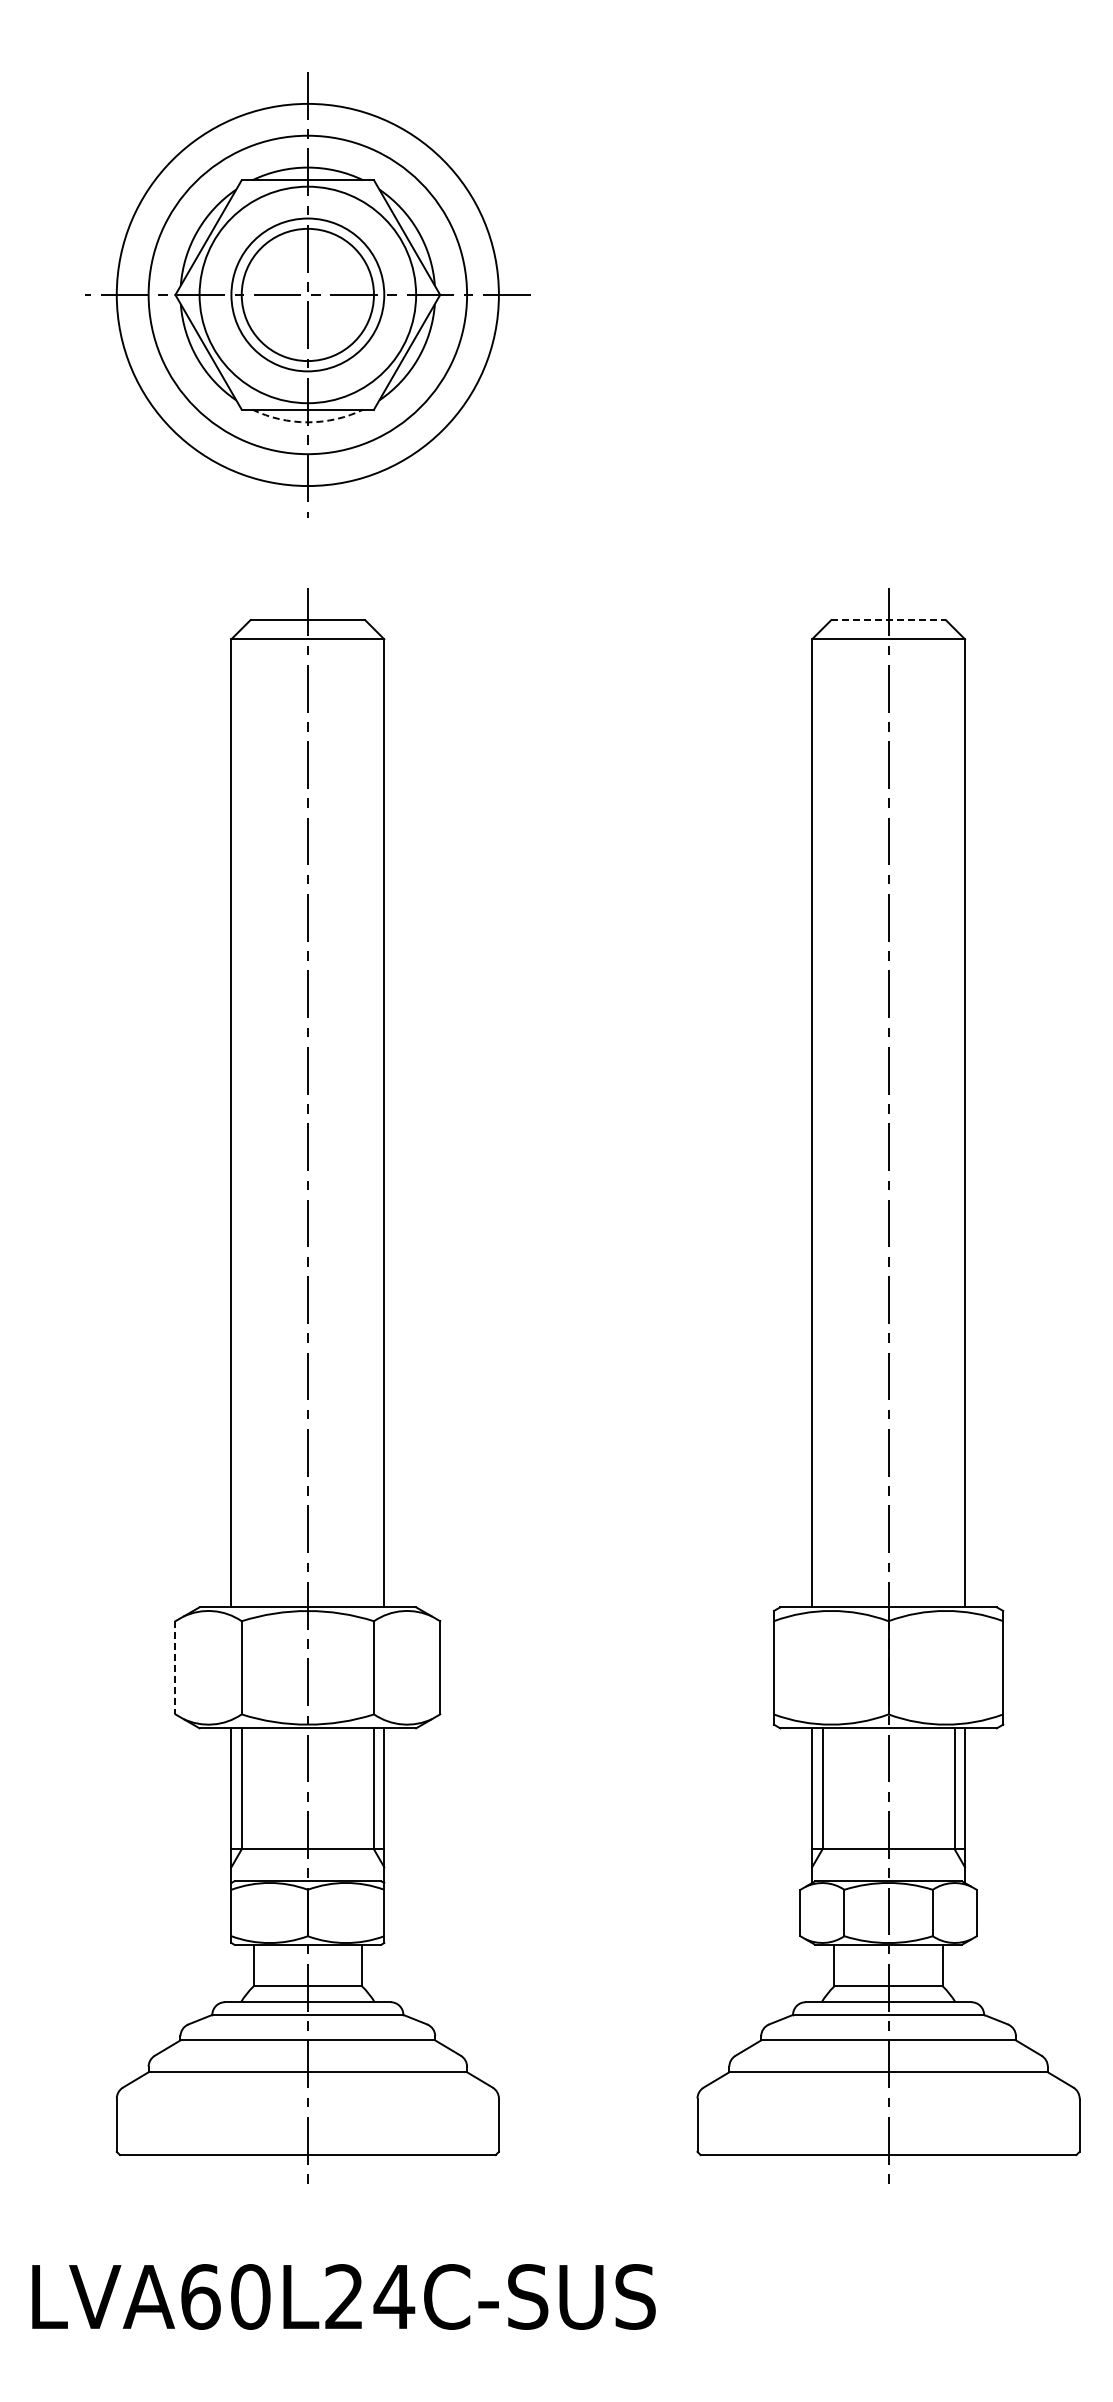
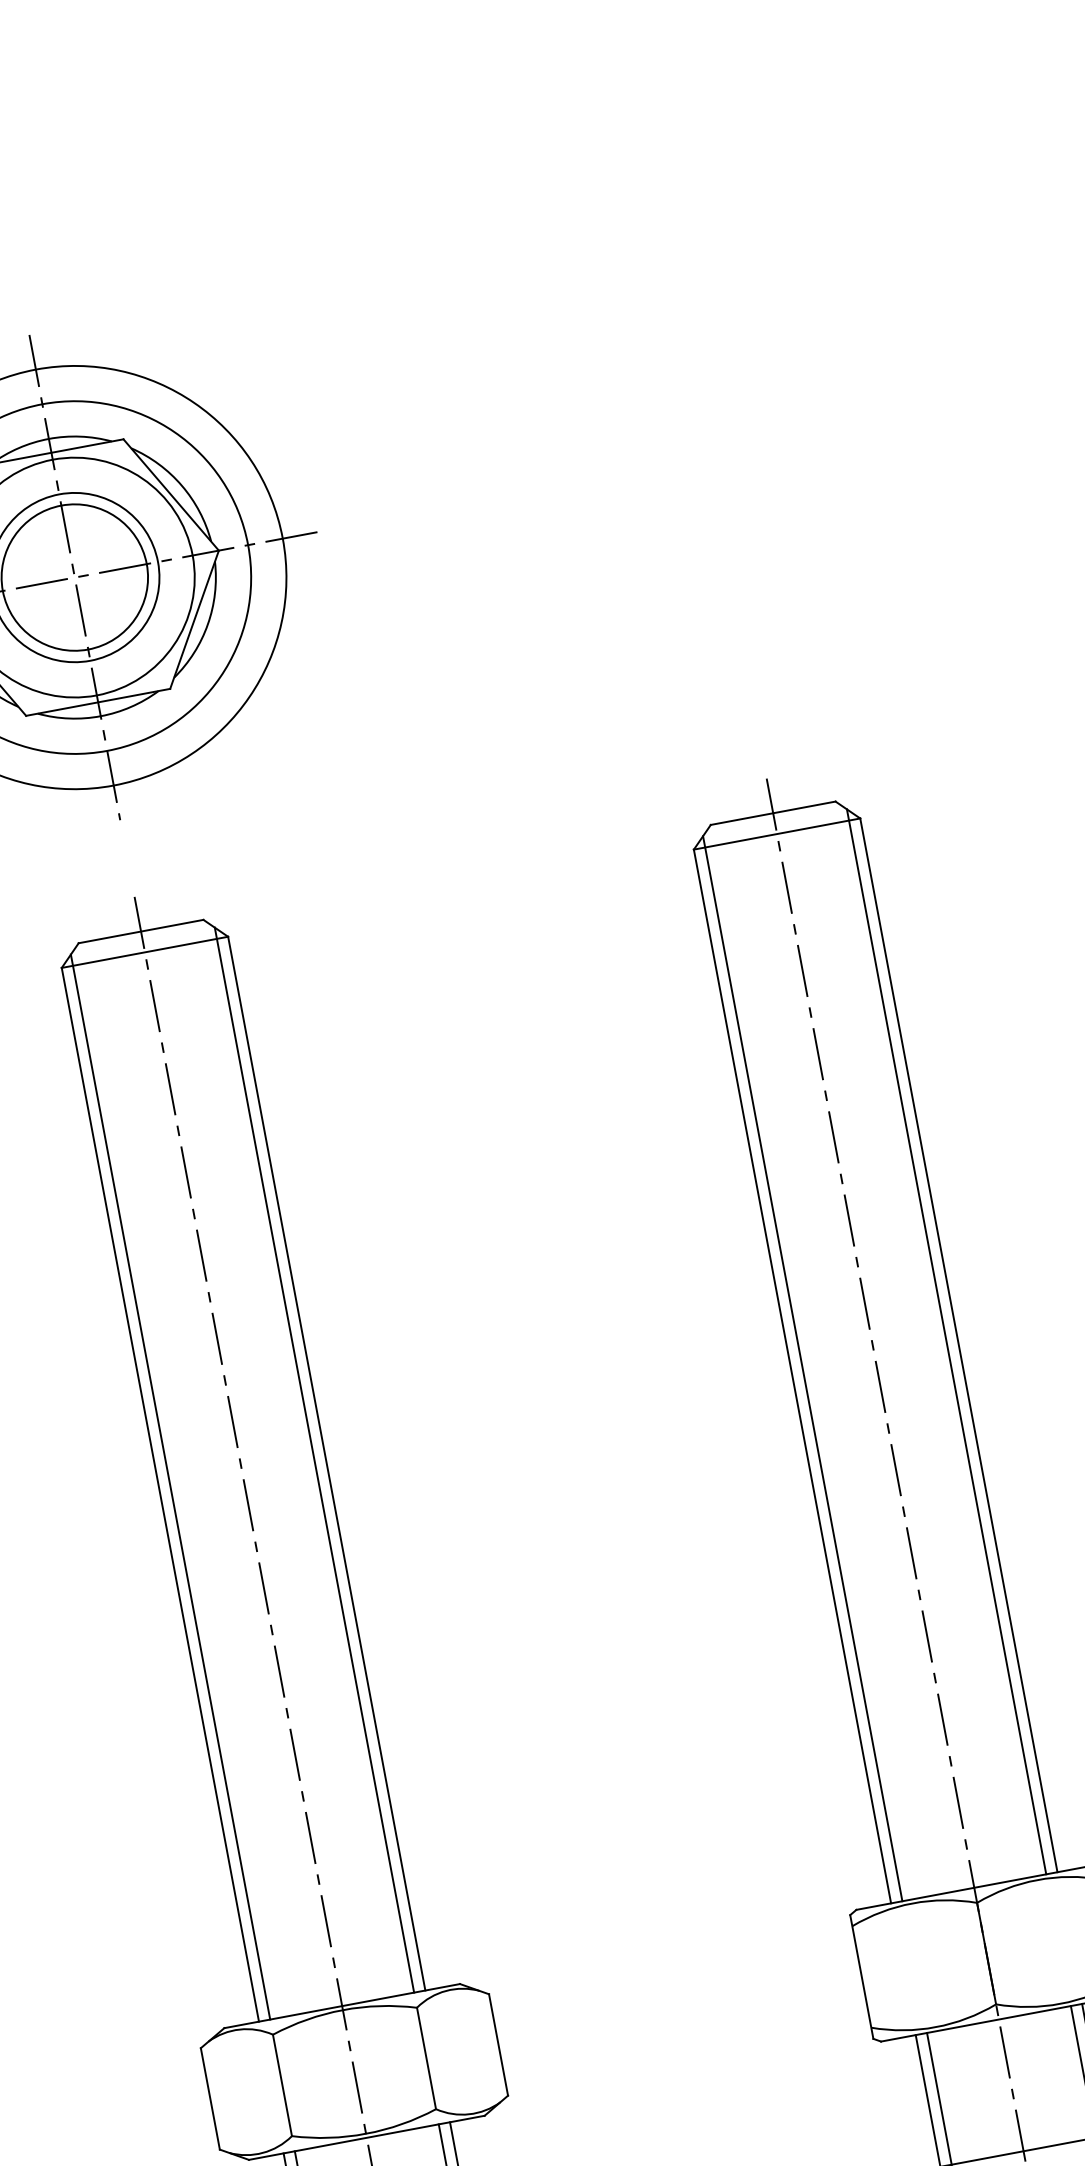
arc: (307, 422) -> (100, 716), dashed -> solid
line: (889, 620) -> (774, 813), dashed -> solid
line: (241, 1117) -> (170, 1486), added
line: (373, 1117) -> (313, 1459), added
line: (822, 1117) -> (802, 1368), added
line: (954, 1117) -> (946, 1341), added
line: (175, 1667) -> (210, 2098), dashed -> solid

